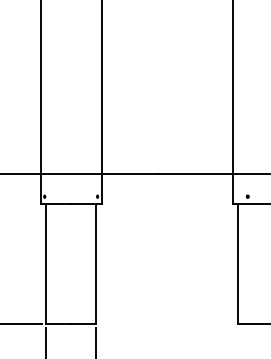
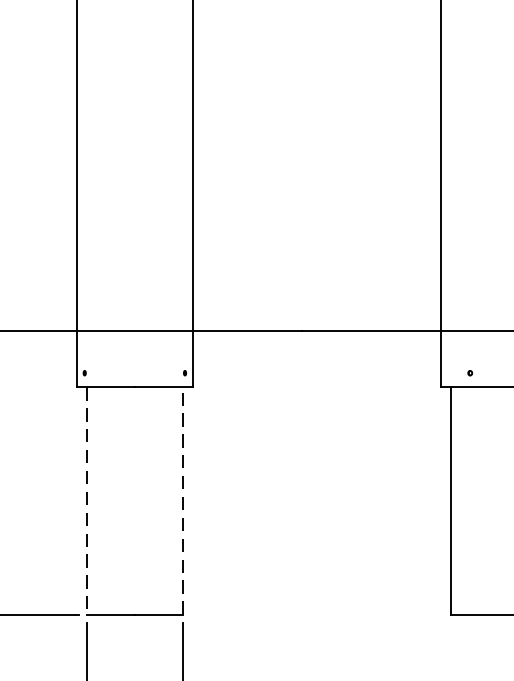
line: (45, 264) -> (86, 501), solid -> dashed
line: (96, 264) -> (182, 501), solid -> dashed

